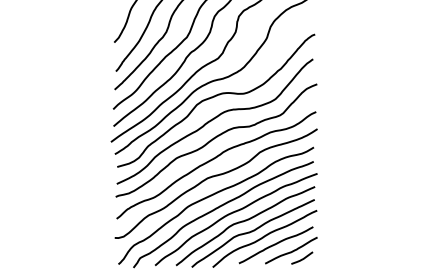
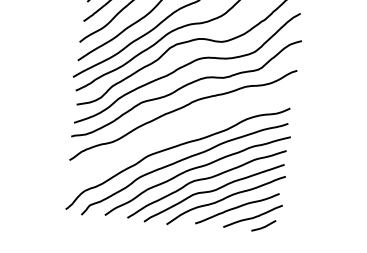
curve: (213, 177) -> (178, 128), removed

